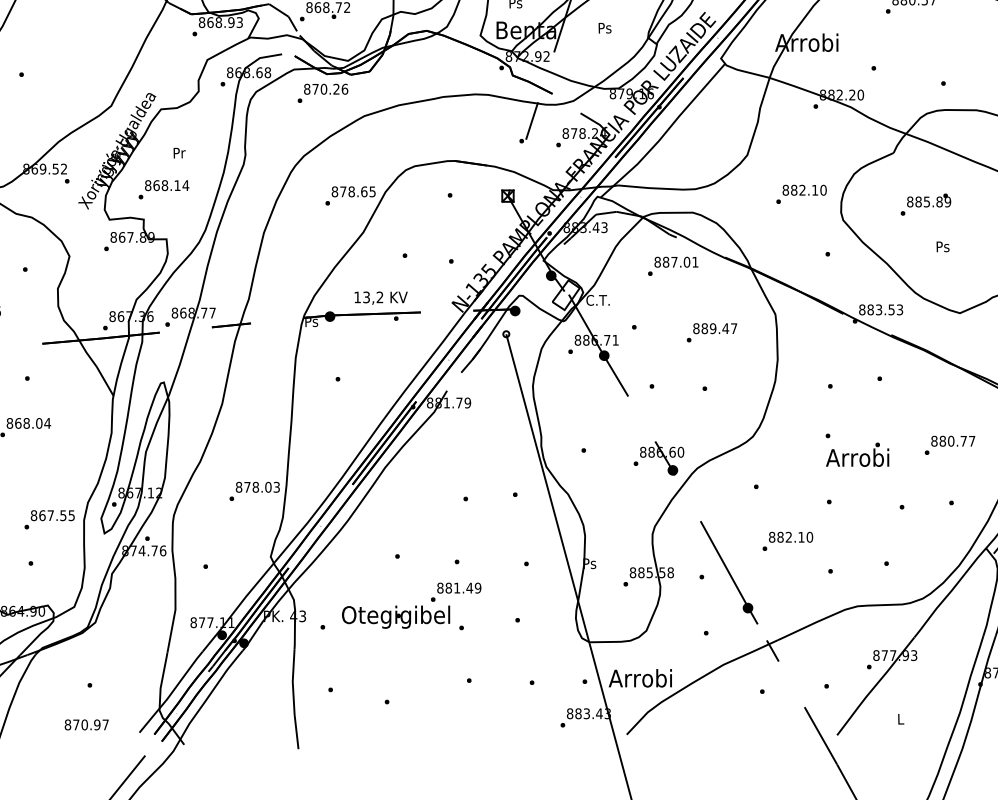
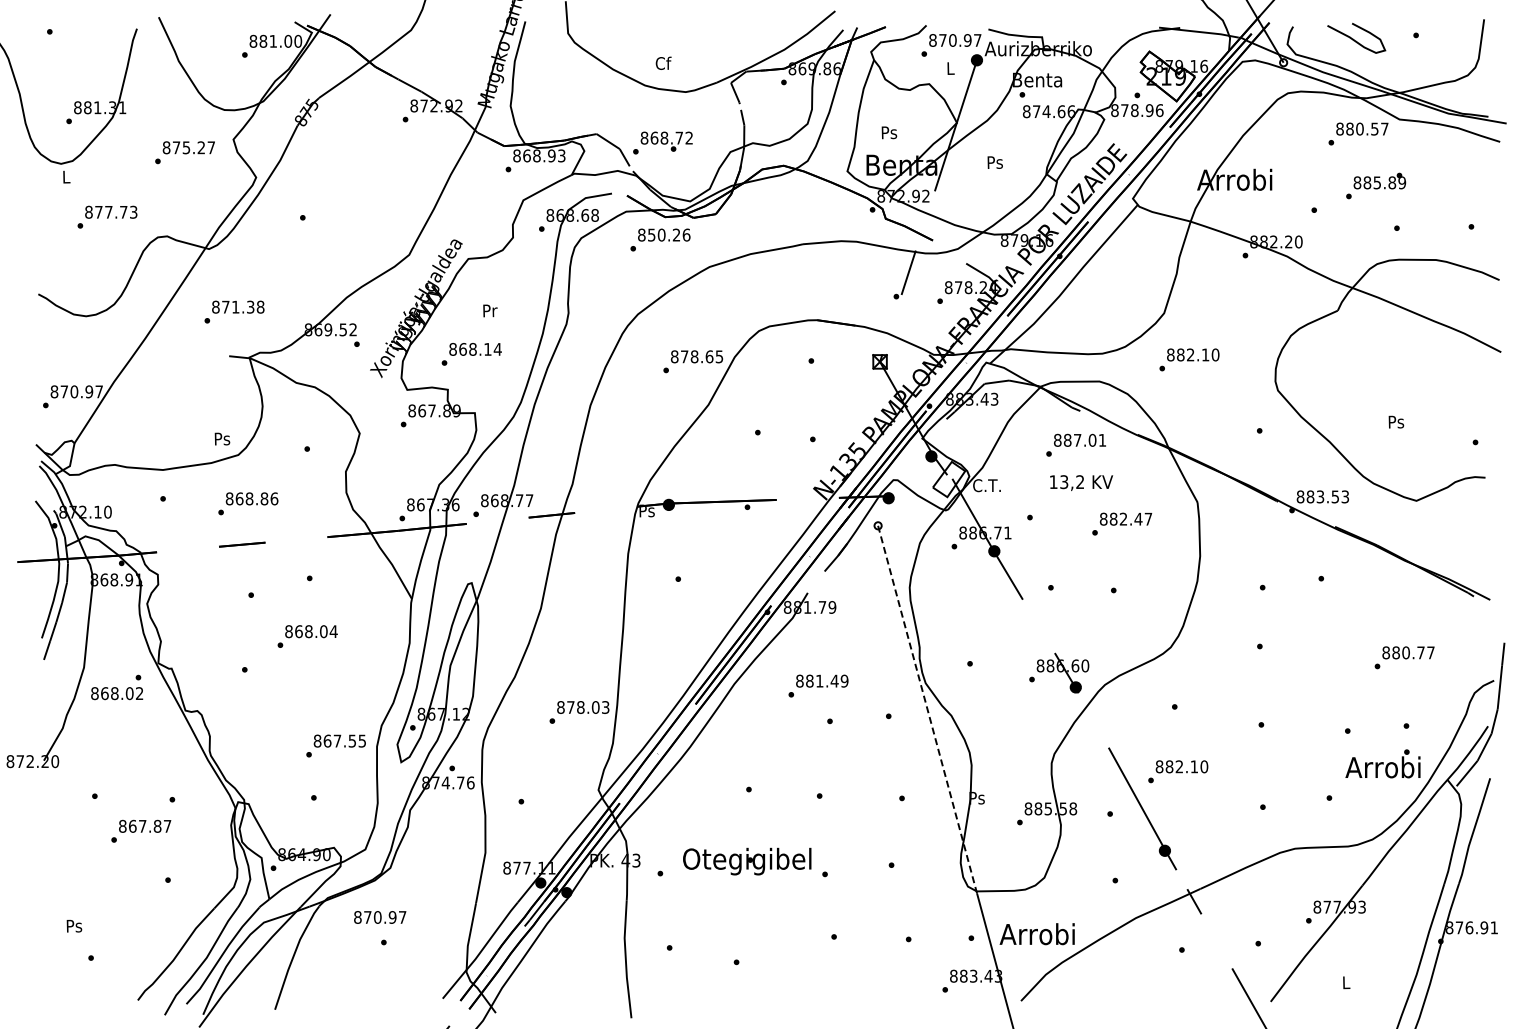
text: (315, 89) -> (651, 235), 870.26 -> 850.26
text: (801, 194) -> (1189, 359), moved
text: (926, 204) -> (1376, 185), moved
text: (381, 297) -> (1081, 482), moved
text: (713, 328) -> (1123, 518), 889.47 -> 882.47
text: (857, 454) -> (1382, 763), moved
line: (547, 489) -> (927, 710), solid -> dashed
text: (788, 541) -> (1178, 771), moved
text: (456, 591) -> (818, 685), moved
text: (87, 724) -> (380, 917), moved

